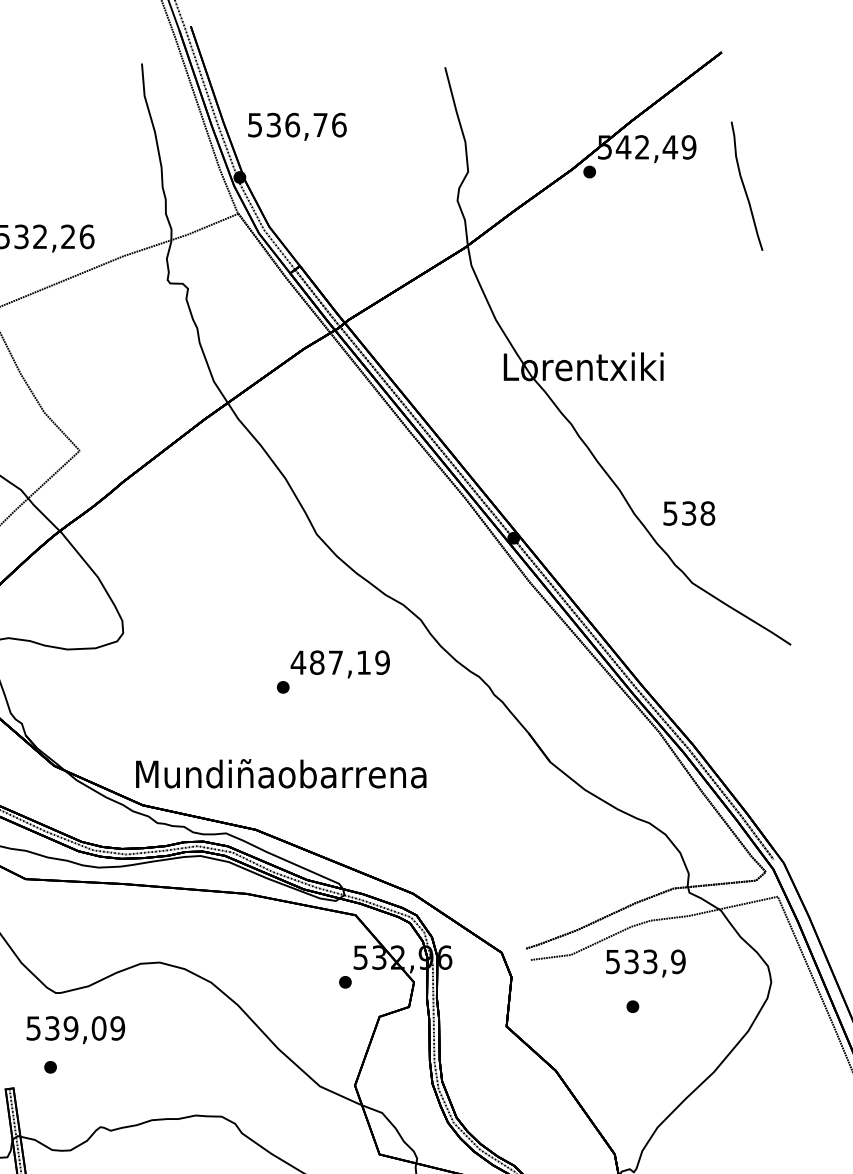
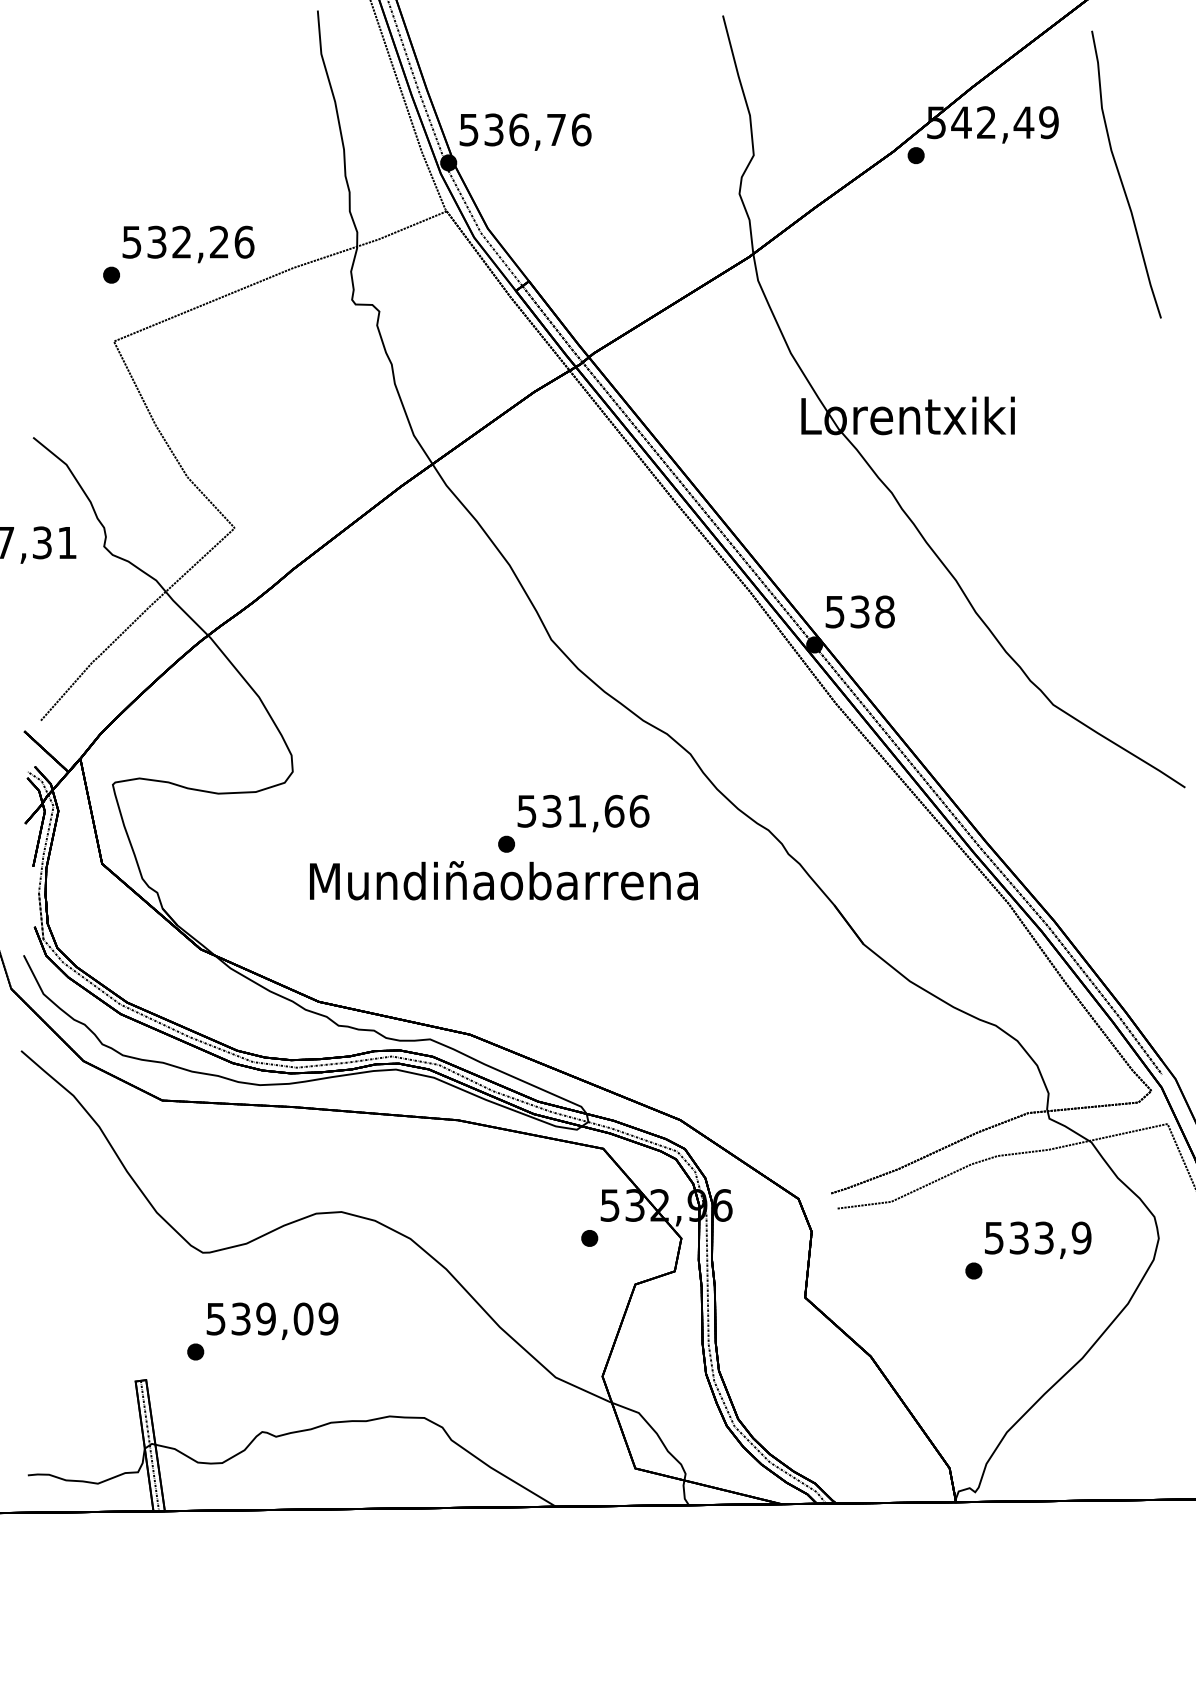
text: (297, 126) -> (525, 131), moved
part: (747, 186) -> (1126, 174), size x1.67
text: (688, 513) -> (859, 611), moved
text: (340, 662) -> (582, 810), 487,19 -> 531,66
text: (280, 773) -> (503, 880), moved
text: (646, 962) -> (1038, 1239), moved
text: (75, 1029) -> (272, 1320), moved

